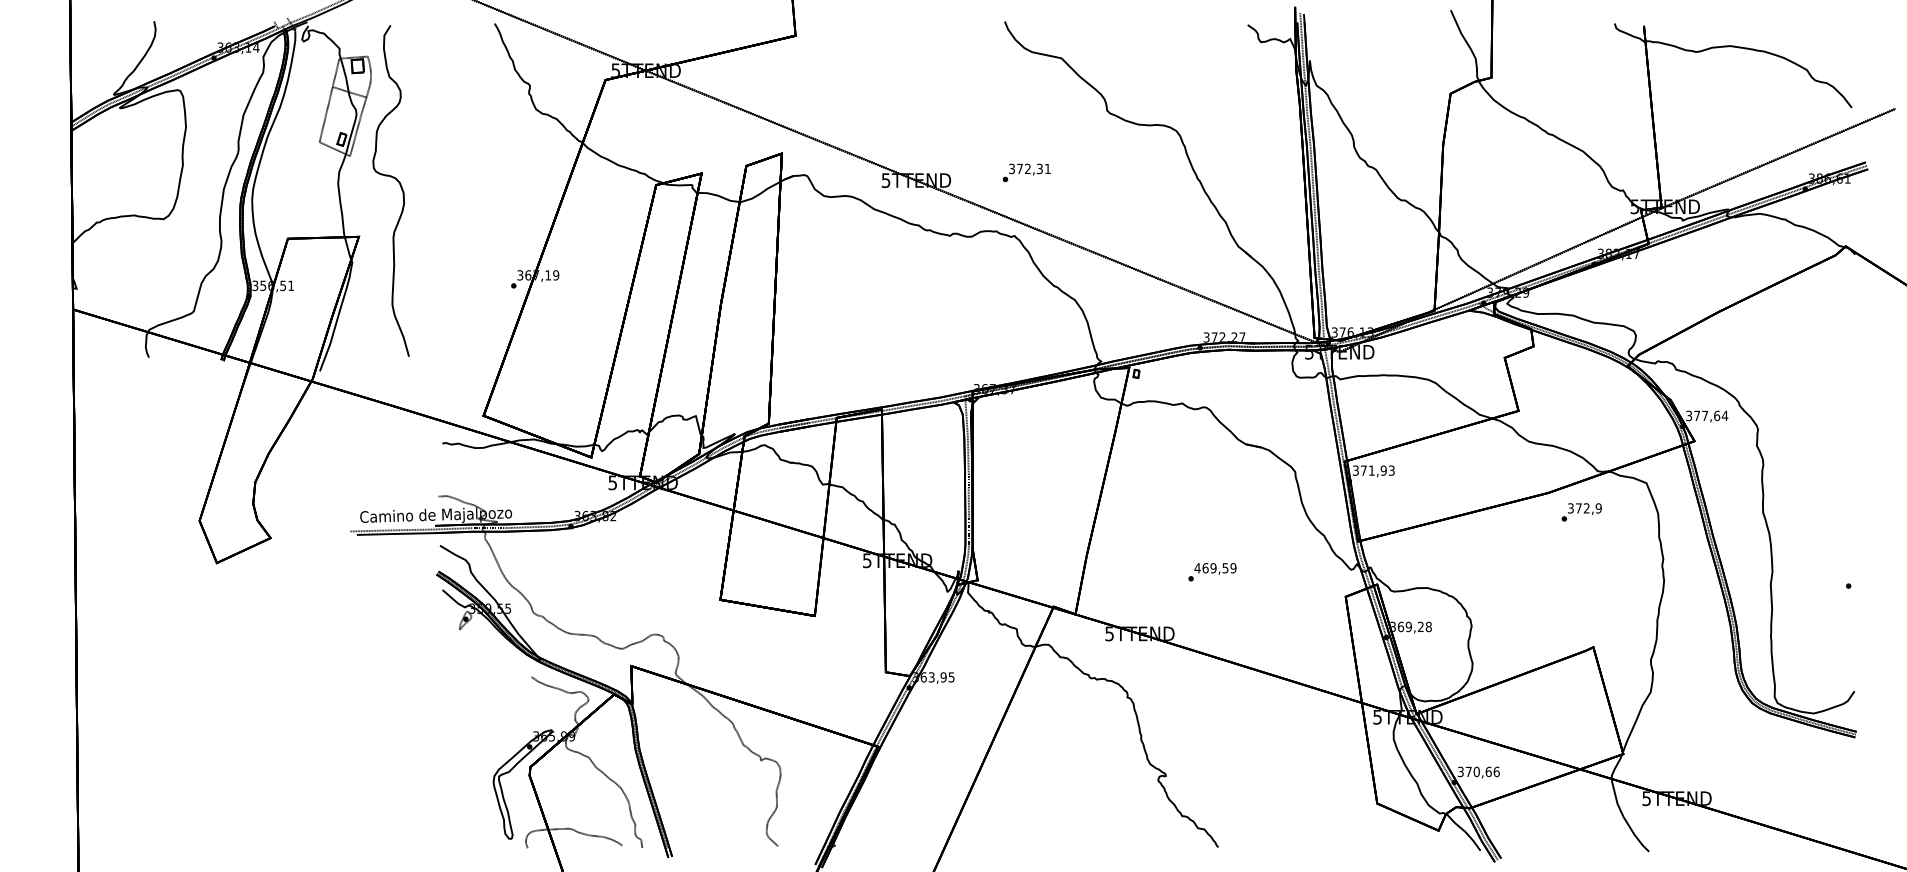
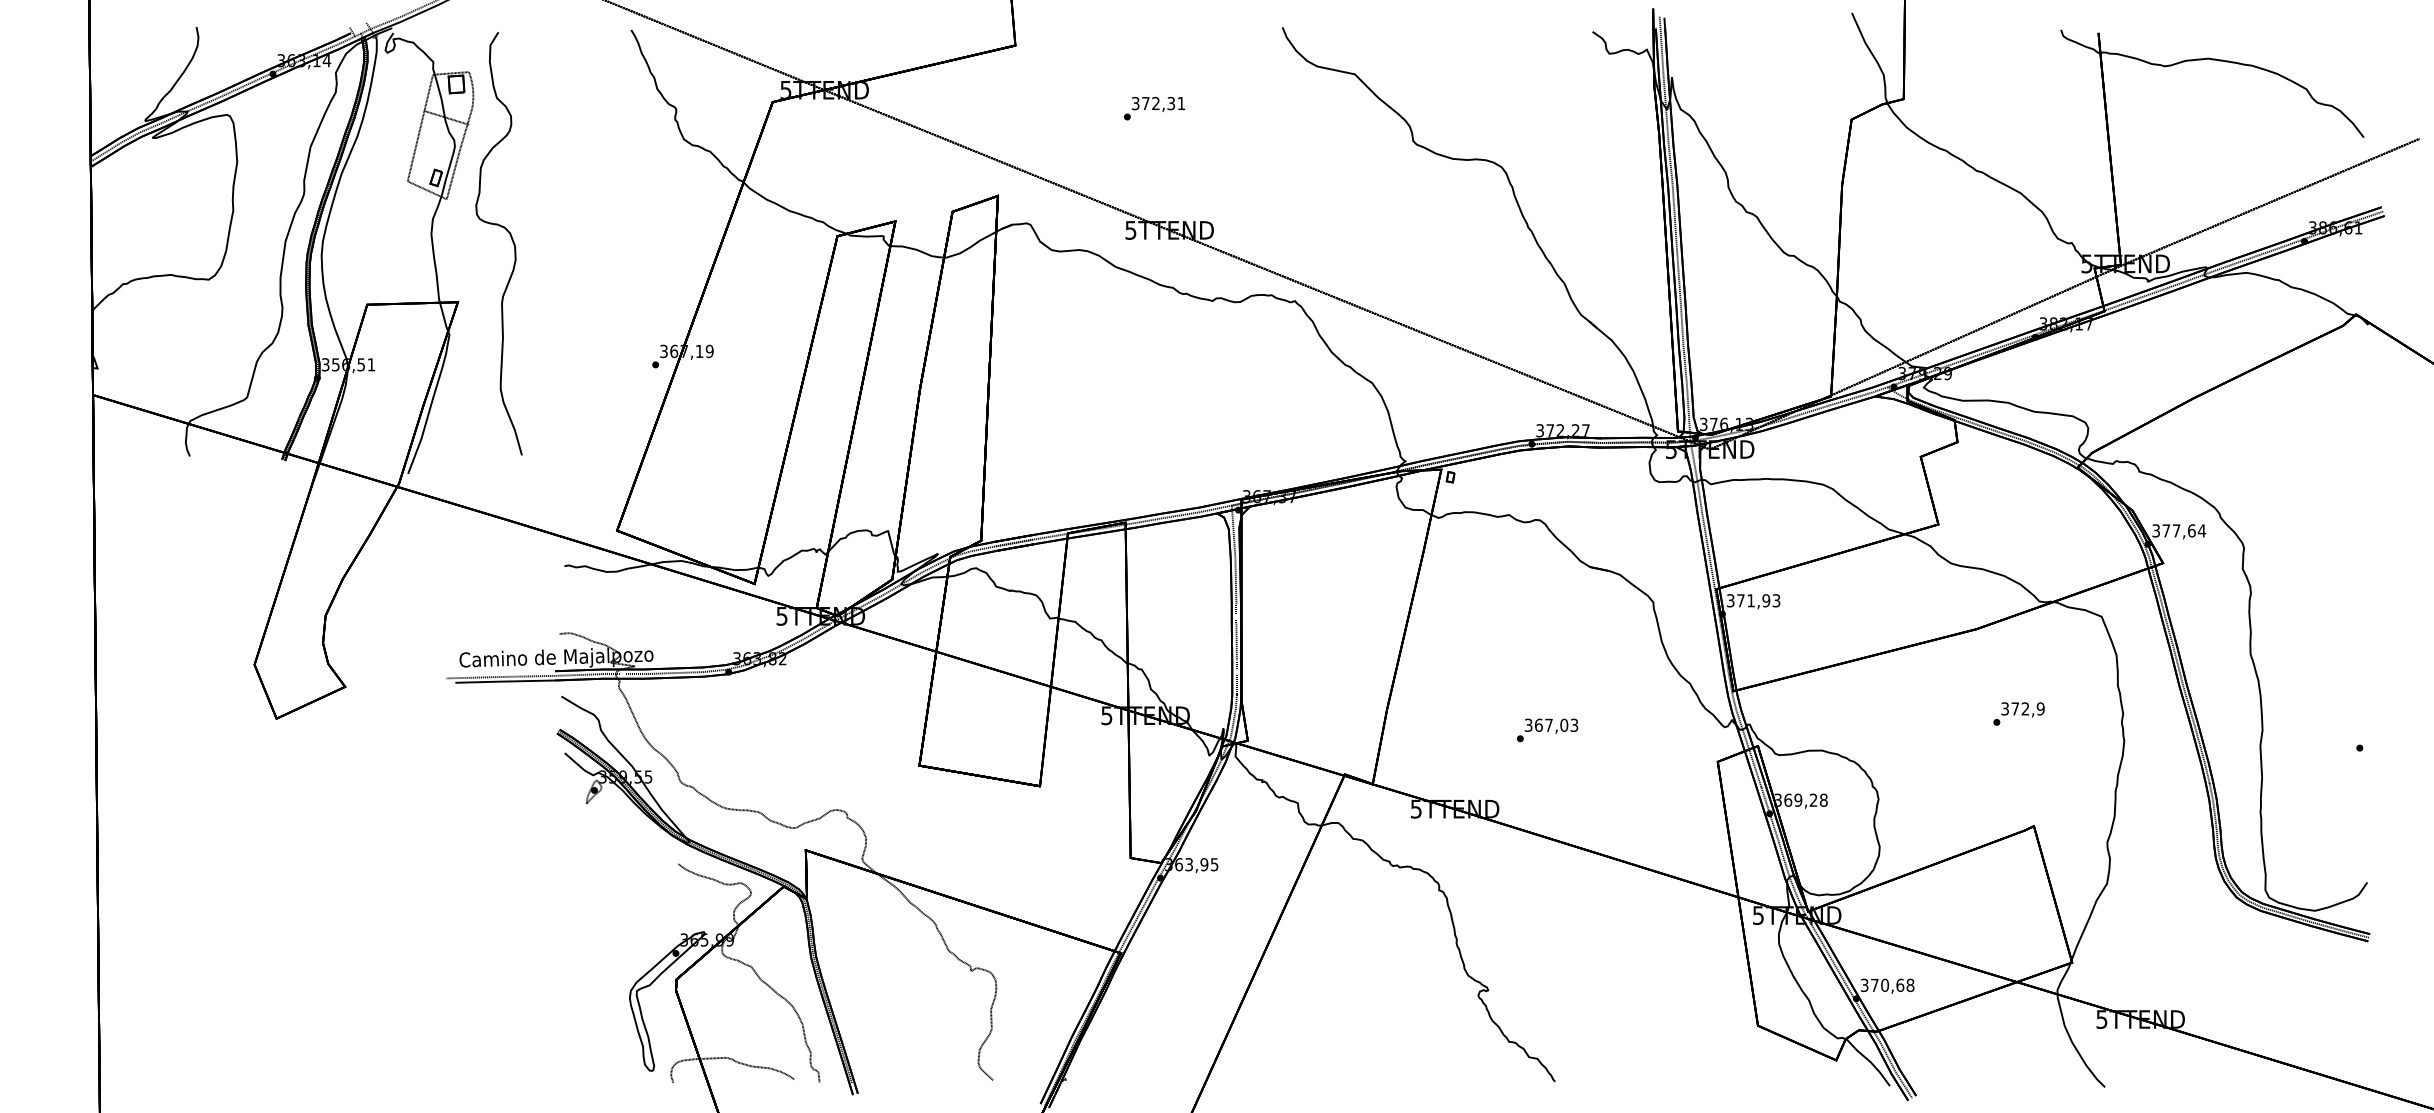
text: (1026, 172) -> (1154, 108), moved
text: (1581, 511) -> (2018, 713), moved
text: (1215, 567) -> (1551, 724), 469,59 -> 367,03
text: (1496, 771) -> (1910, 984), 370,66 -> 370,68

